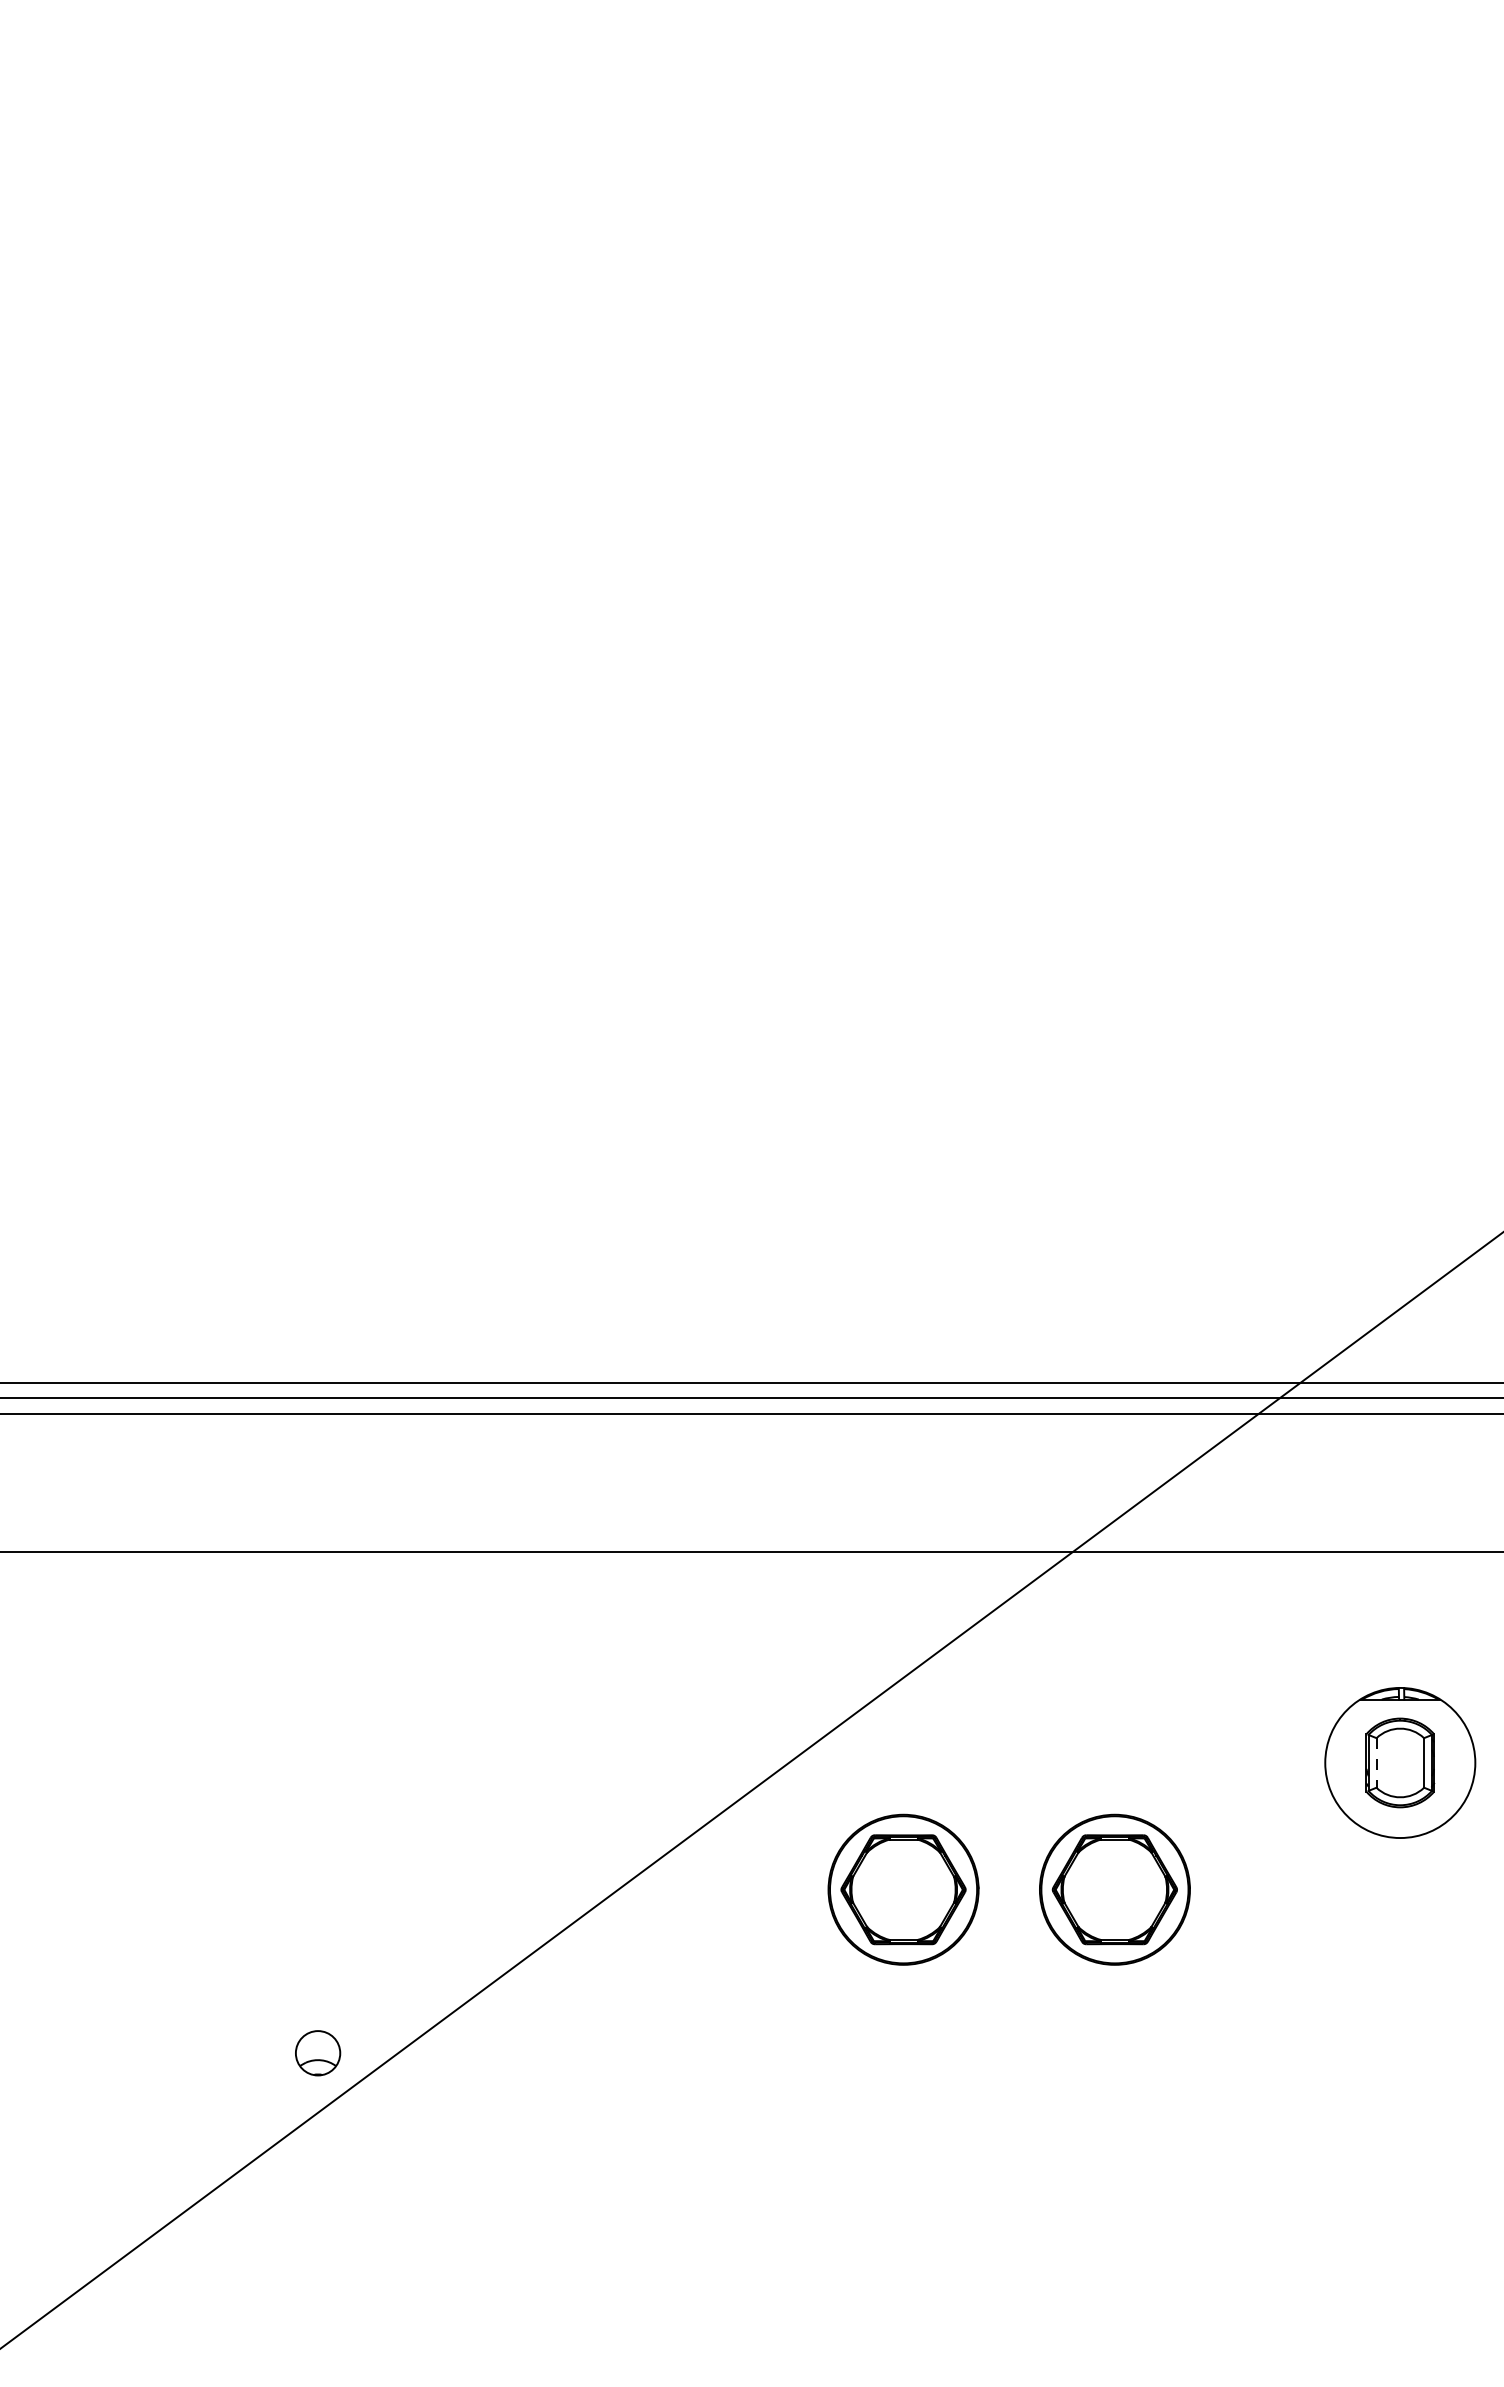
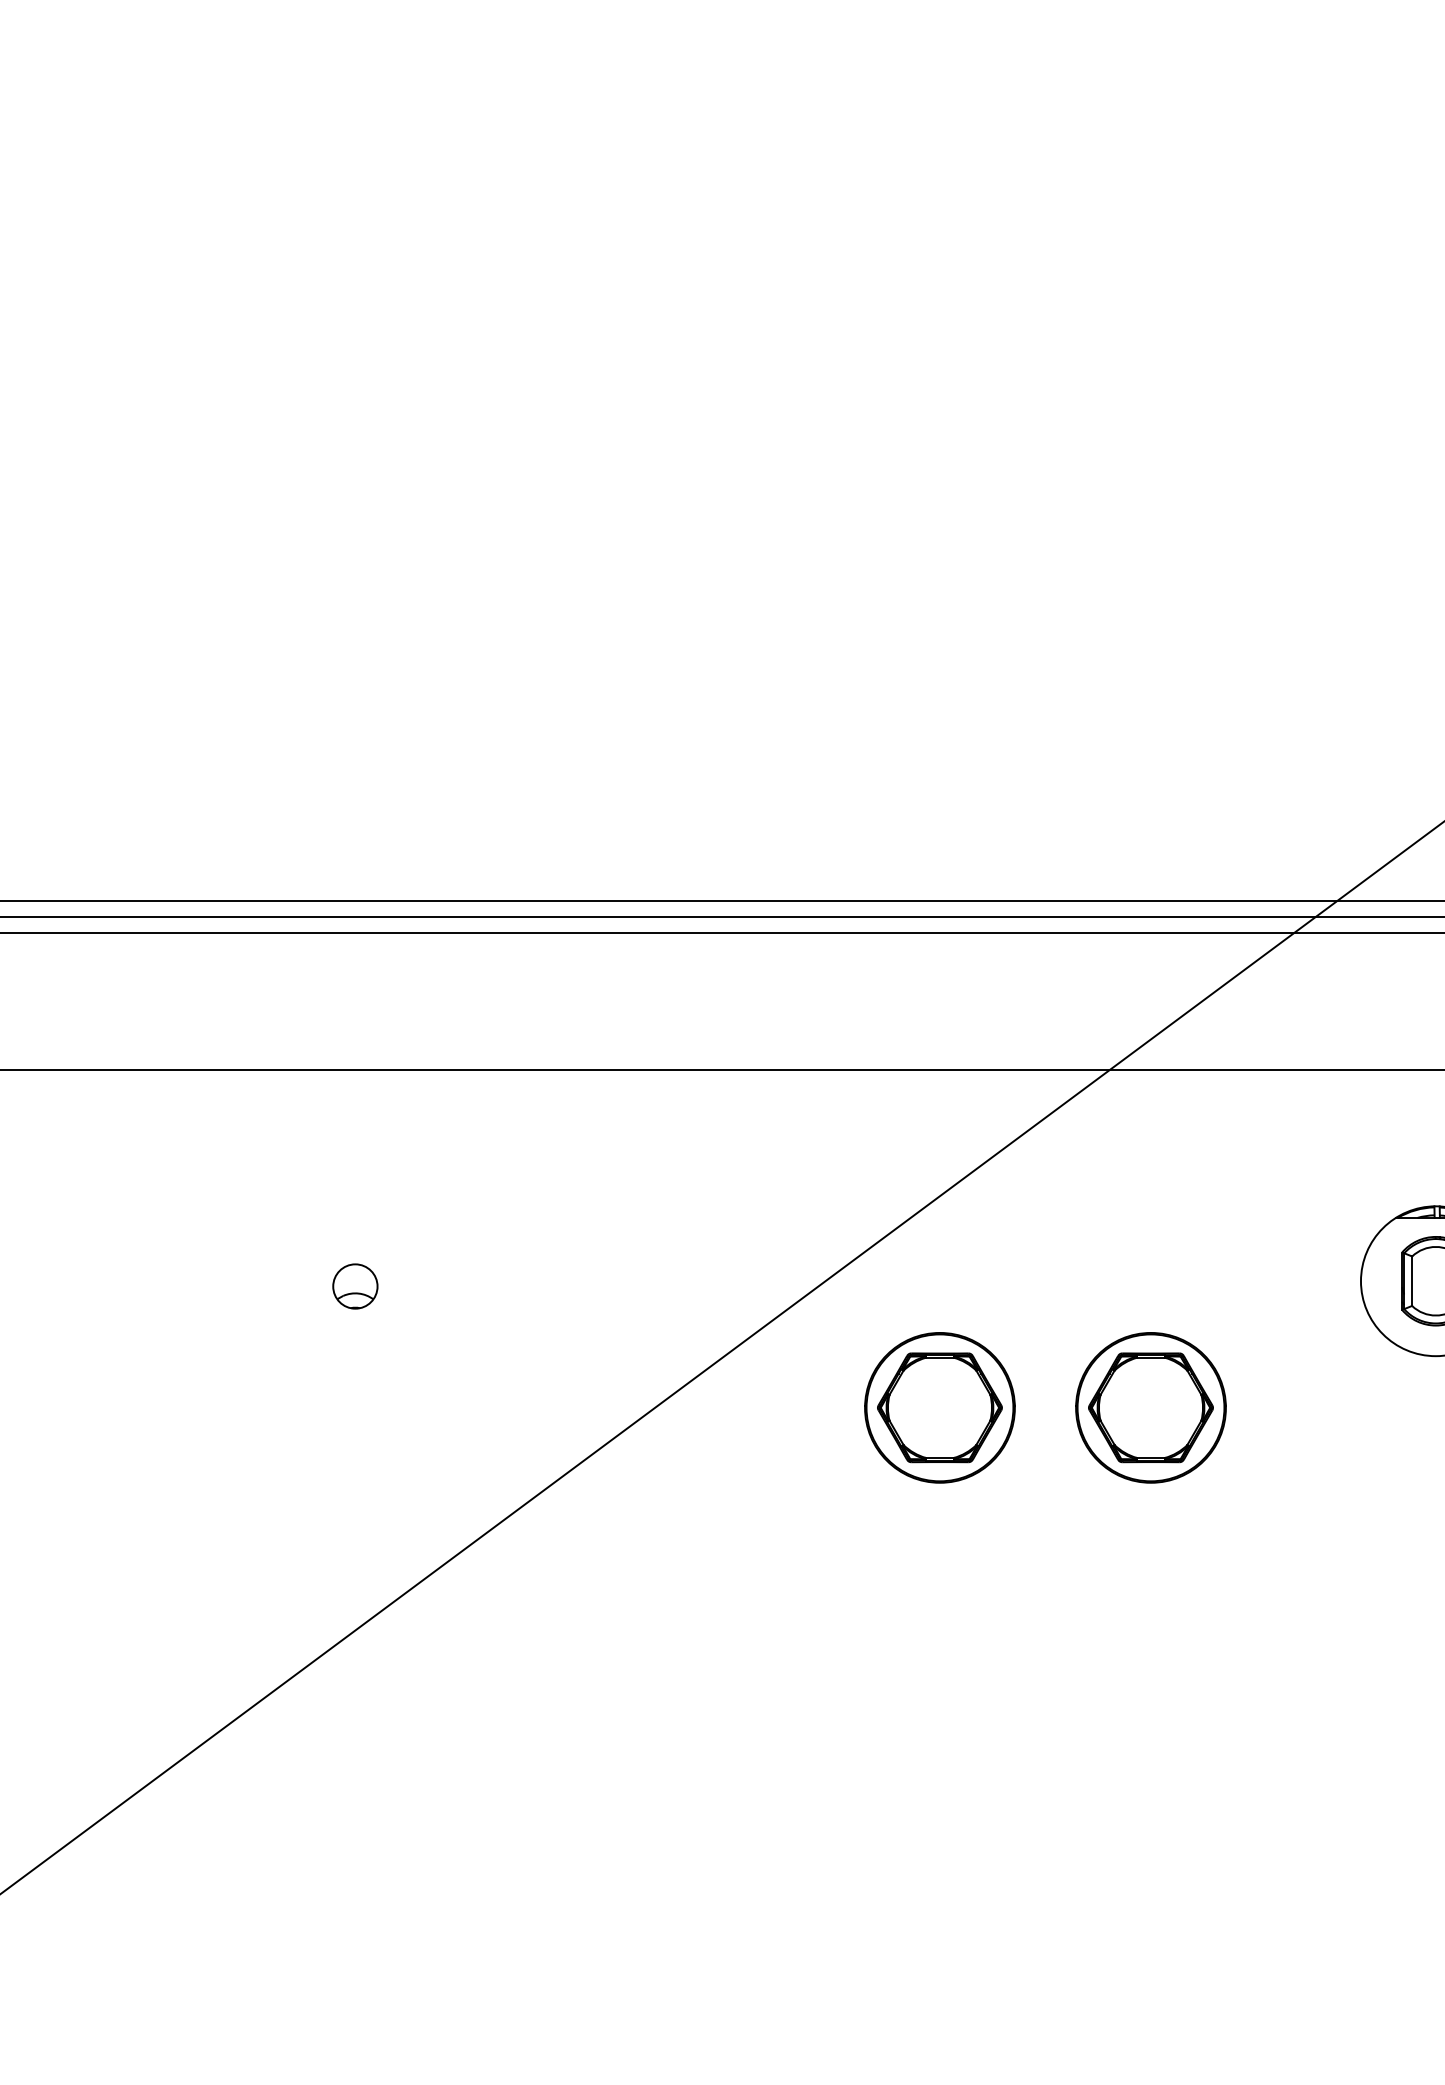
line: (1376, 1762) -> (1412, 1280), dashed -> solid
part: (318, 2053) -> (355, 1286), moved

